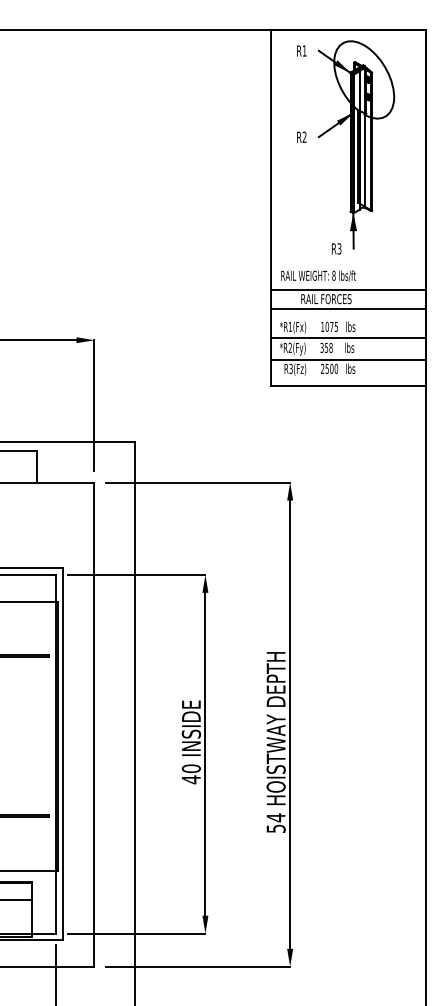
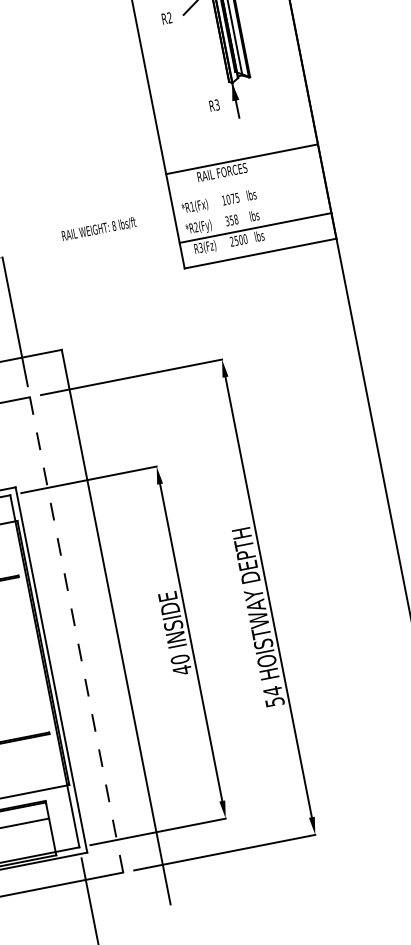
text: (336, 248) -> (214, 105), moved
text: (318, 275) -> (98, 228), moved
line: (348, 309) -> (245, 178), removed
line: (348, 337) -> (251, 205), removed
line: (94, 724) -> (76, 634), solid -> dashed

